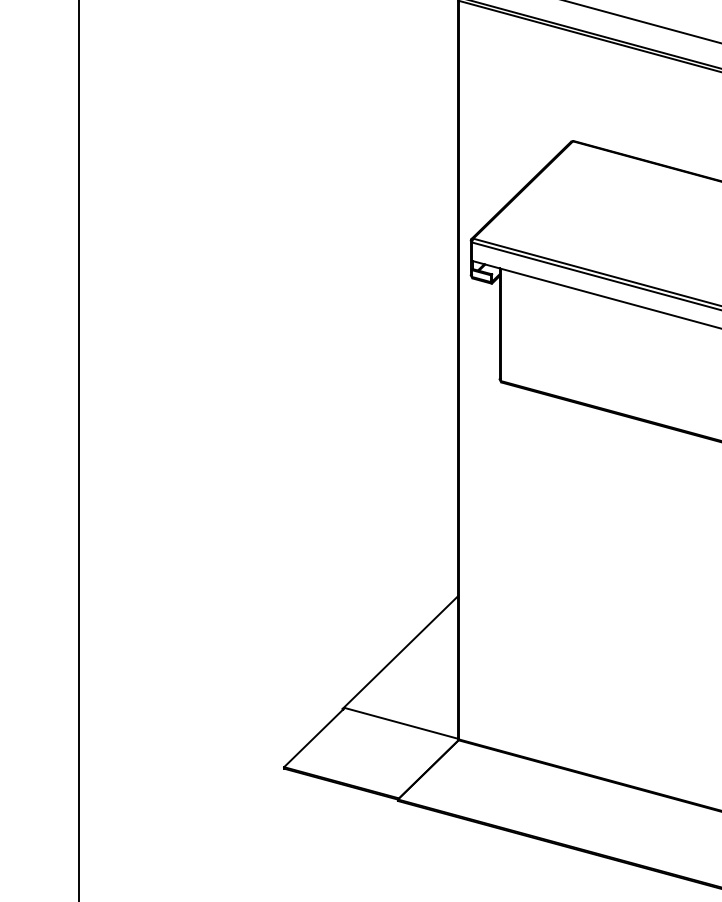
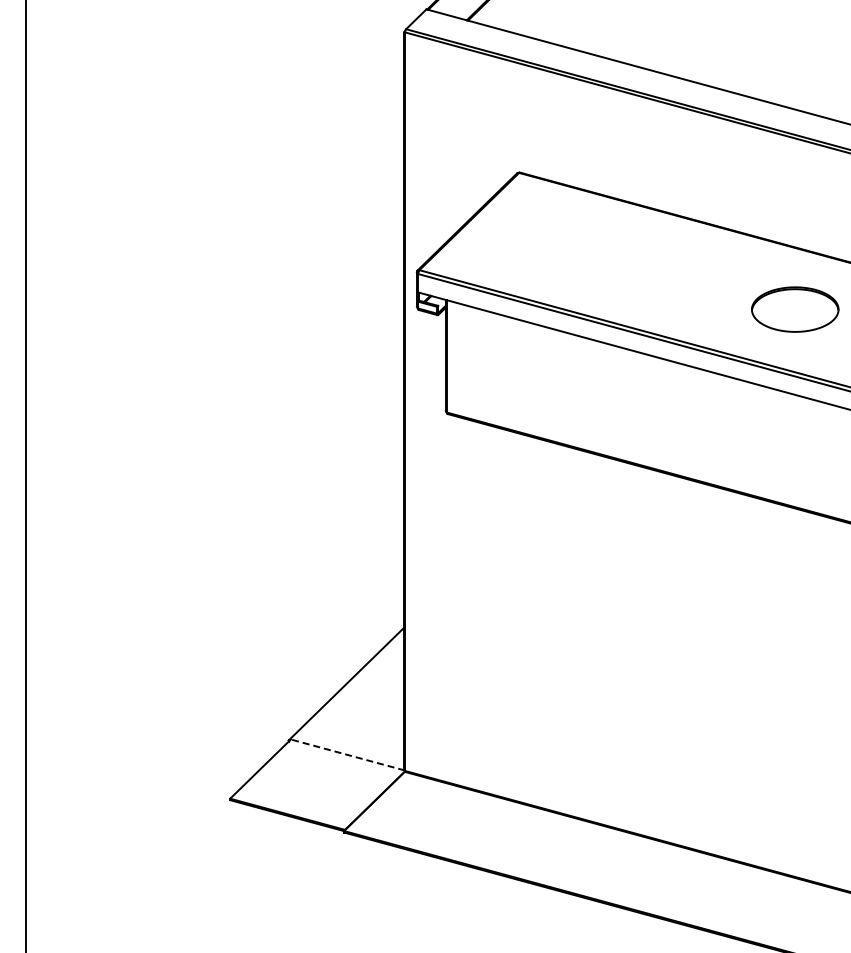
line: (401, 722) -> (347, 754), solid -> dashed

